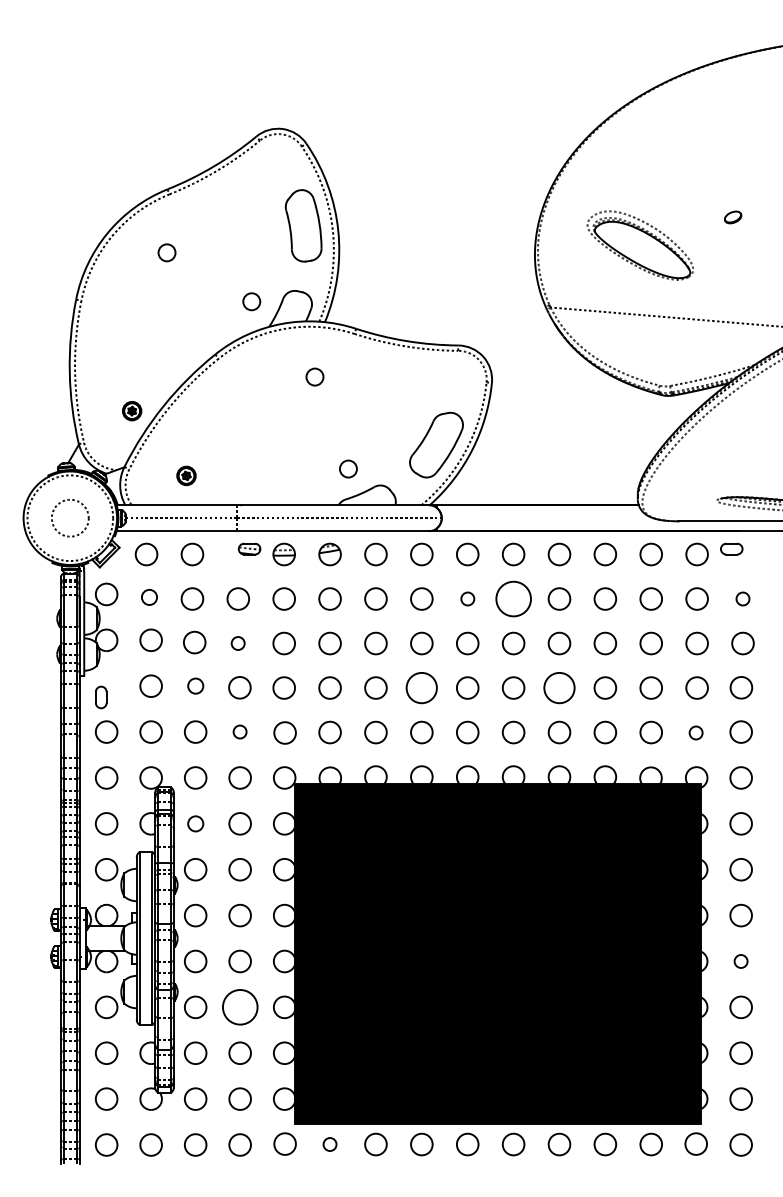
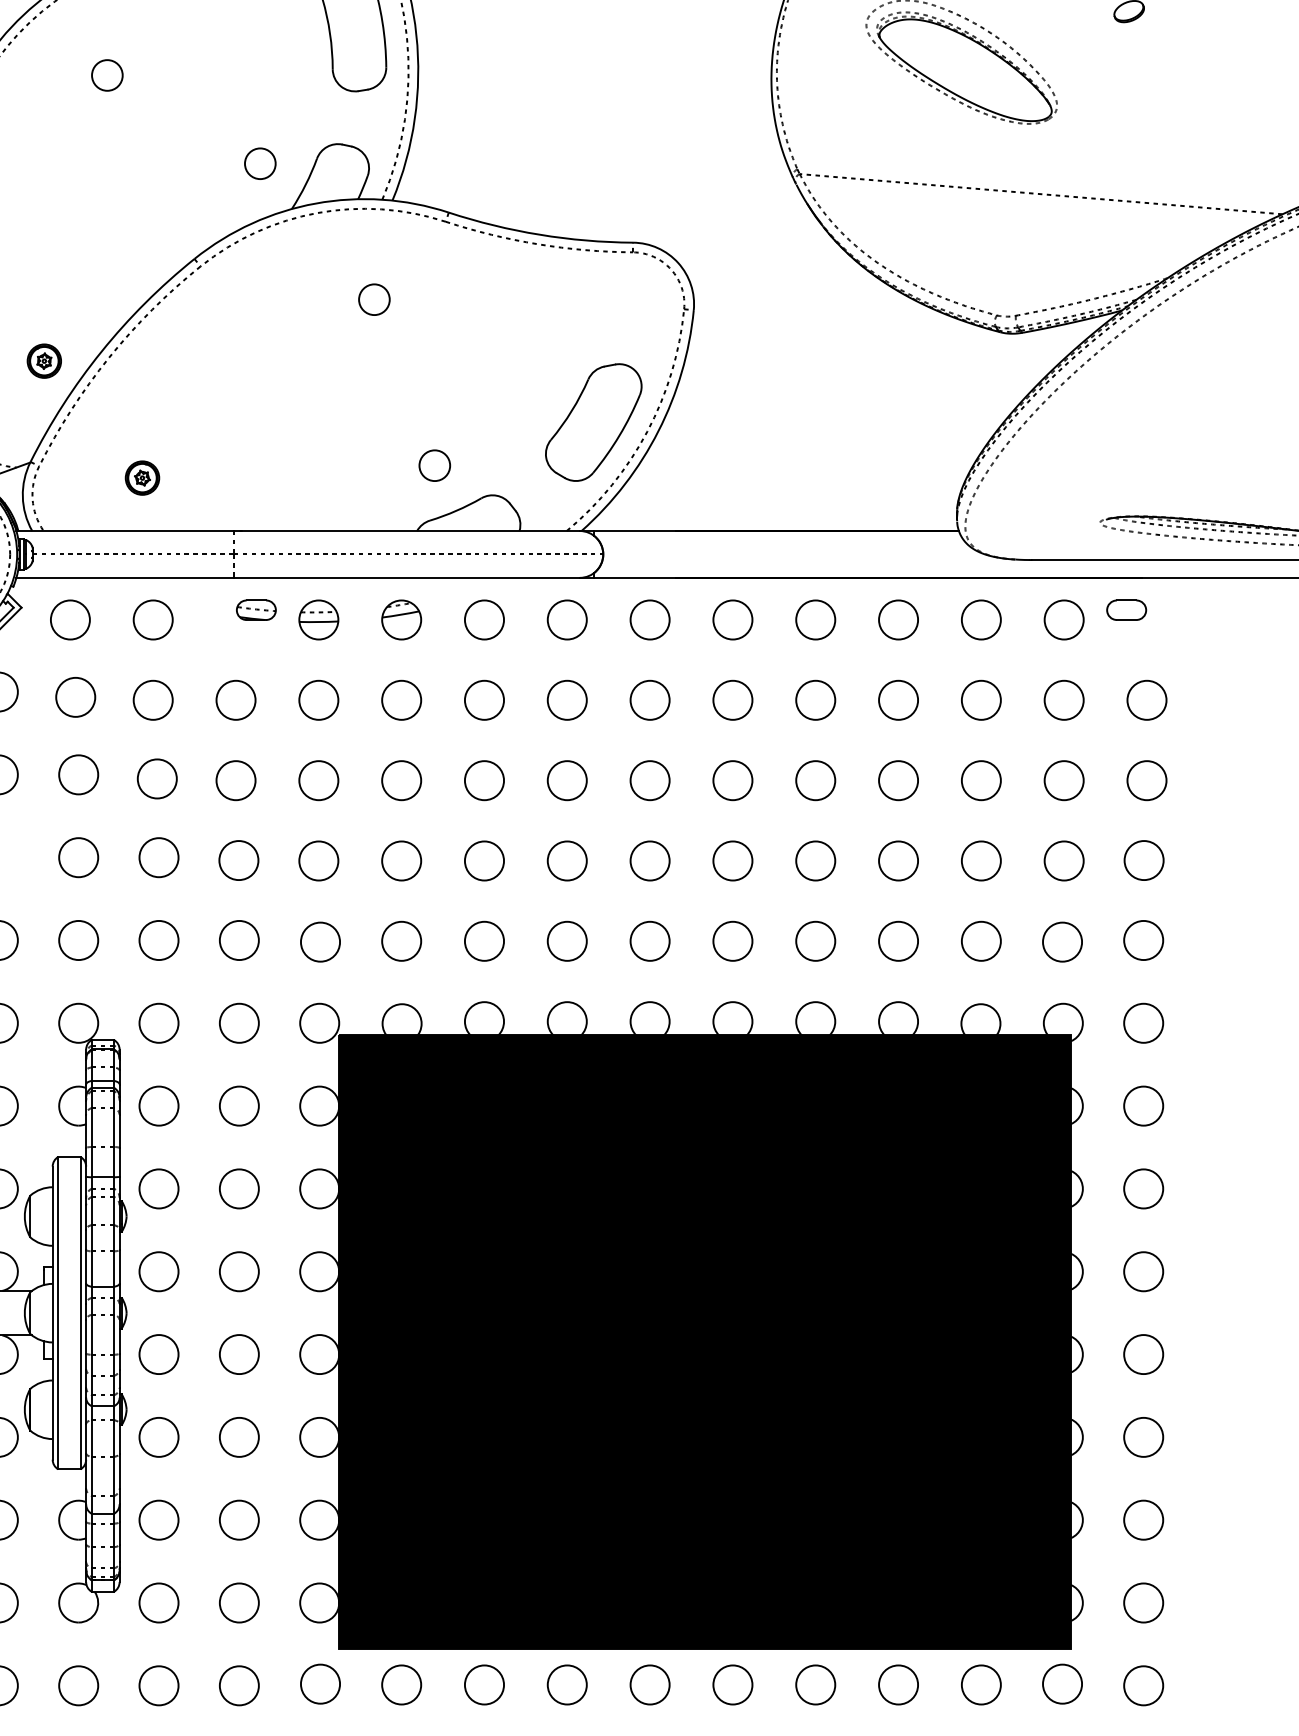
circle: (149, 597) -> (75, 697), size x1.43
circle: (467, 598) -> (649, 699), size x1.67
circle: (513, 598) -> (732, 699), size x0.62
circle: (742, 598) -> (1146, 699), size x1.67
circle: (237, 643) -> (234, 780), size x1.67
circle: (195, 685) -> (158, 856), size x1.43
circle: (421, 687) -> (566, 860), size x0.71
circle: (559, 687) -> (815, 860), size x0.71
circle: (239, 731) -> (238, 939), size x1.67
circle: (695, 732) -> (1061, 941), size x1.67
circle: (195, 823) -> (158, 1105), size x1.43
circle: (740, 961) -> (1142, 1354), size x1.67
circle: (239, 1007) -> (238, 1437), size x0.62
circle: (329, 1144) -> (400, 1684), size x1.67

